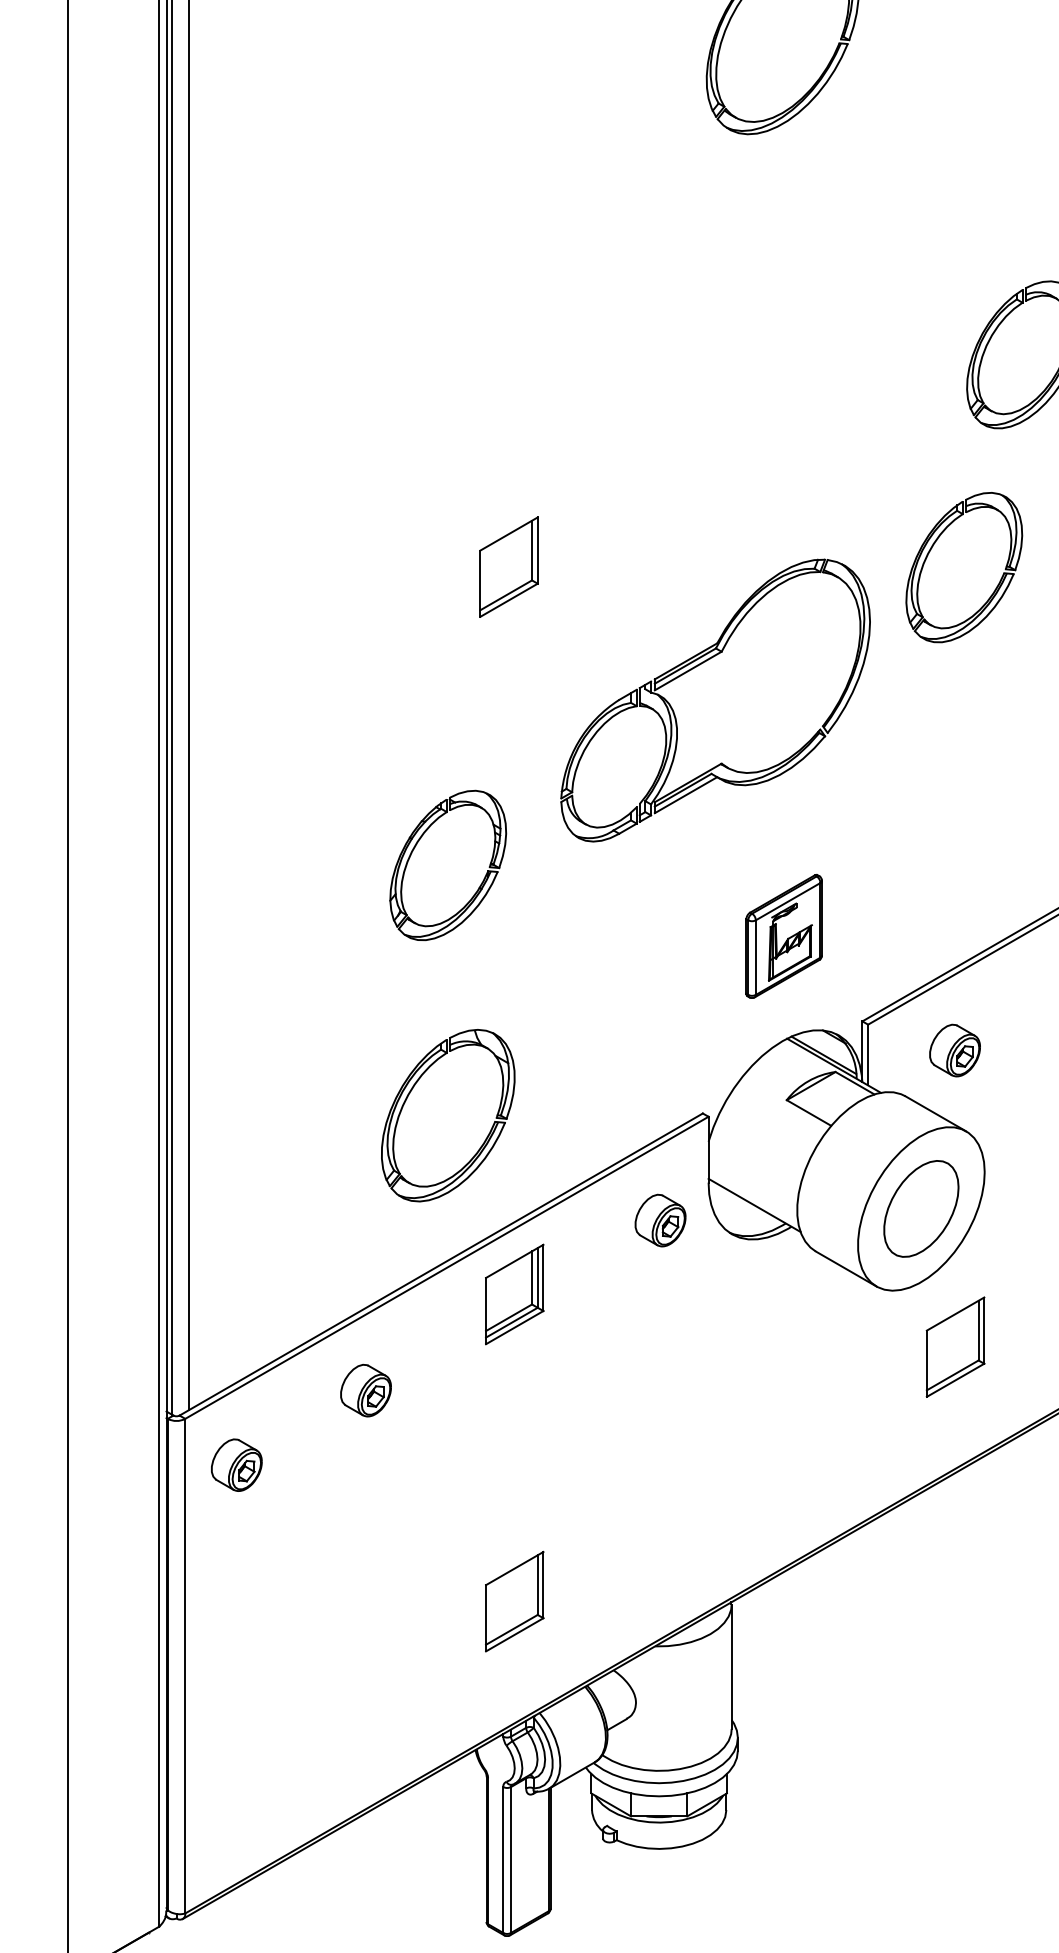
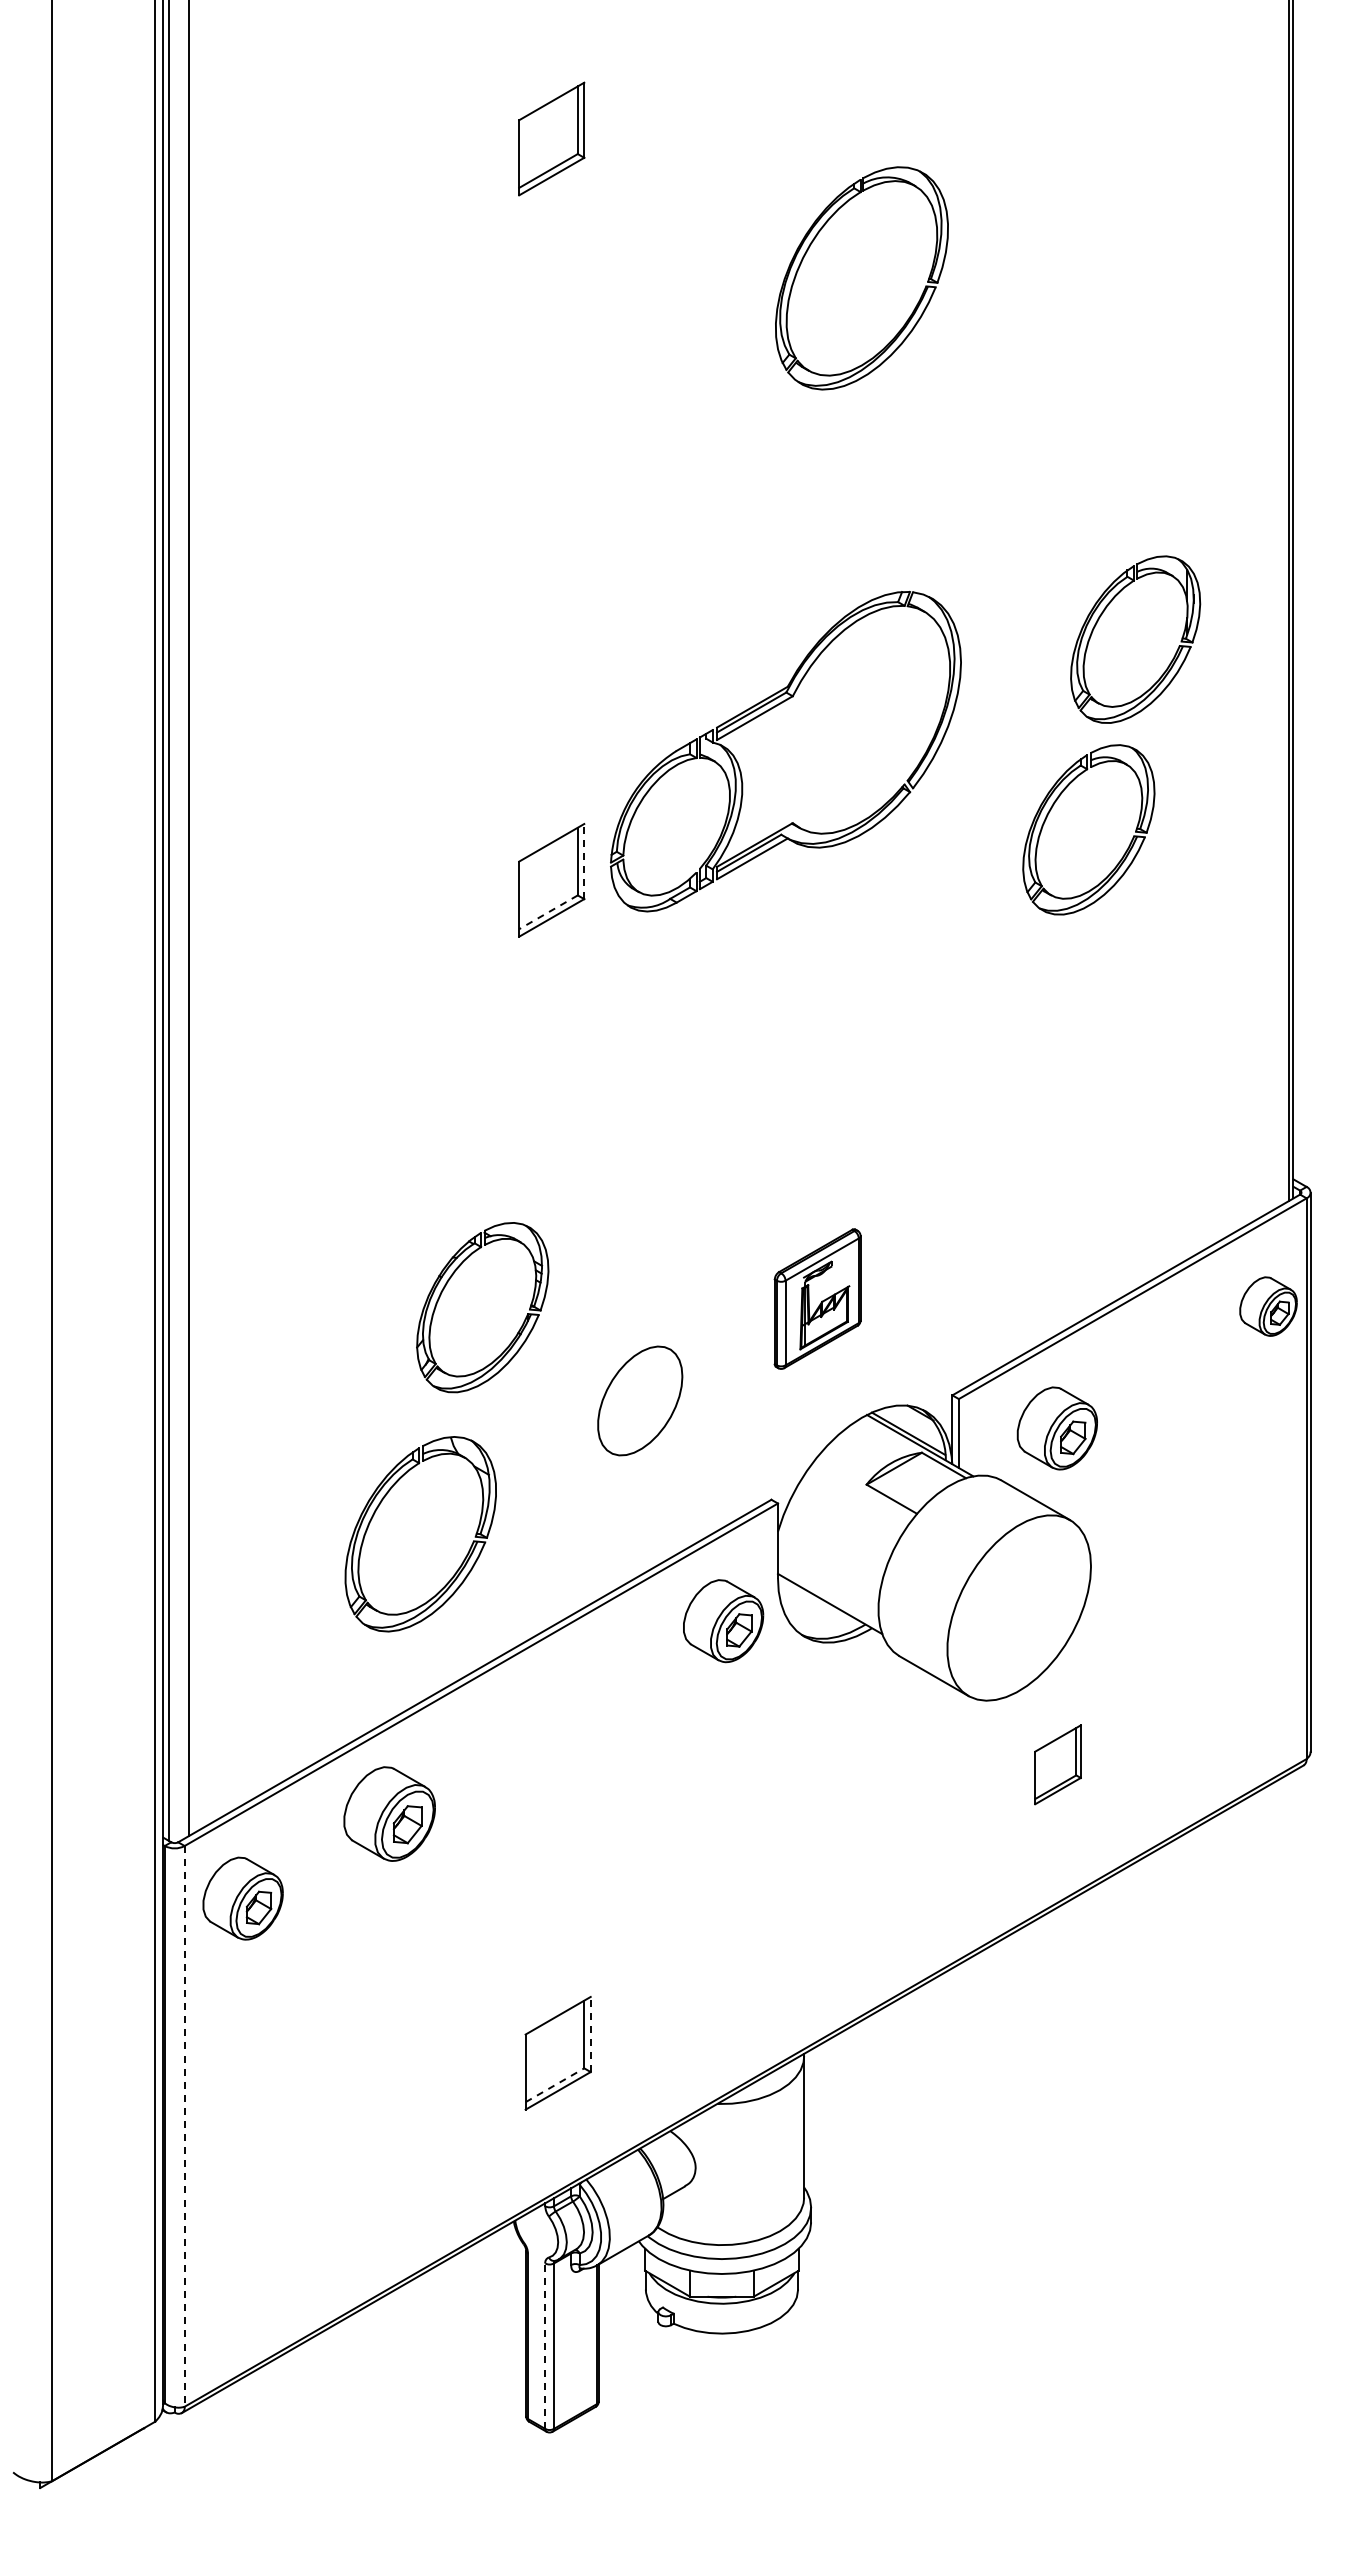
part: (932, 548) -> (1052, 808), moved
line: (537, 550) -> (584, 861), solid -> dashed
line: (506, 595) -> (548, 912), solid -> dashed
part: (697, 666) -> (765, 713), moved
part: (417, 845) -> (447, 1284), moved
part: (784, 935) -> (817, 1298), moved
part: (955, 1050) -> (1057, 1428), size x1.4
part: (411, 1091) -> (379, 1506), moved
part: (921, 1208) -> (640, 1400), moved
part: (660, 1220) -> (723, 1621), size x1.4
part: (514, 1294) -> (557, 1704), removed
part: (955, 1346) -> (1057, 1764), size x0.7
part: (365, 1390) -> (389, 1813), size x1.6
part: (236, 1465) -> (242, 1898), size x1.4
line: (543, 1585) -> (590, 2034), solid -> dashed
line: (511, 1630) -> (554, 2085), solid -> dashed
line: (185, 1666) -> (184, 2126), solid -> dashed
line: (503, 1860) -> (545, 2346), solid -> dashed

